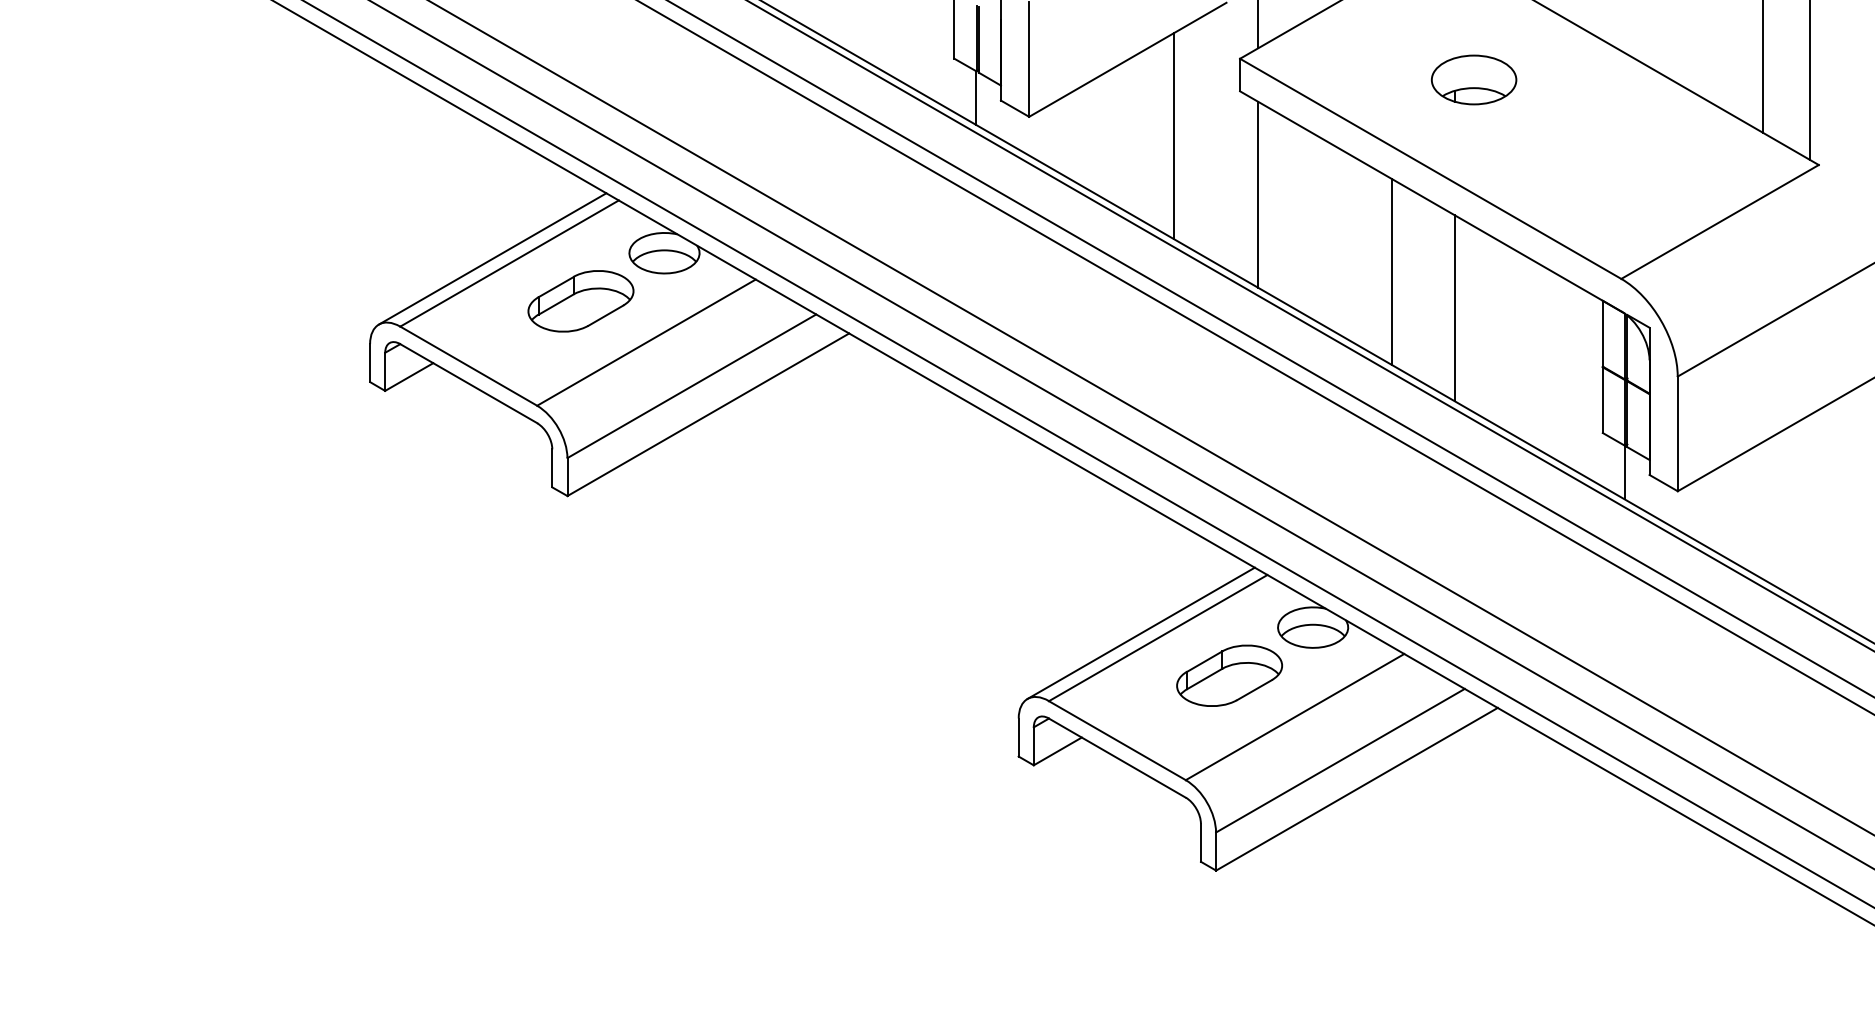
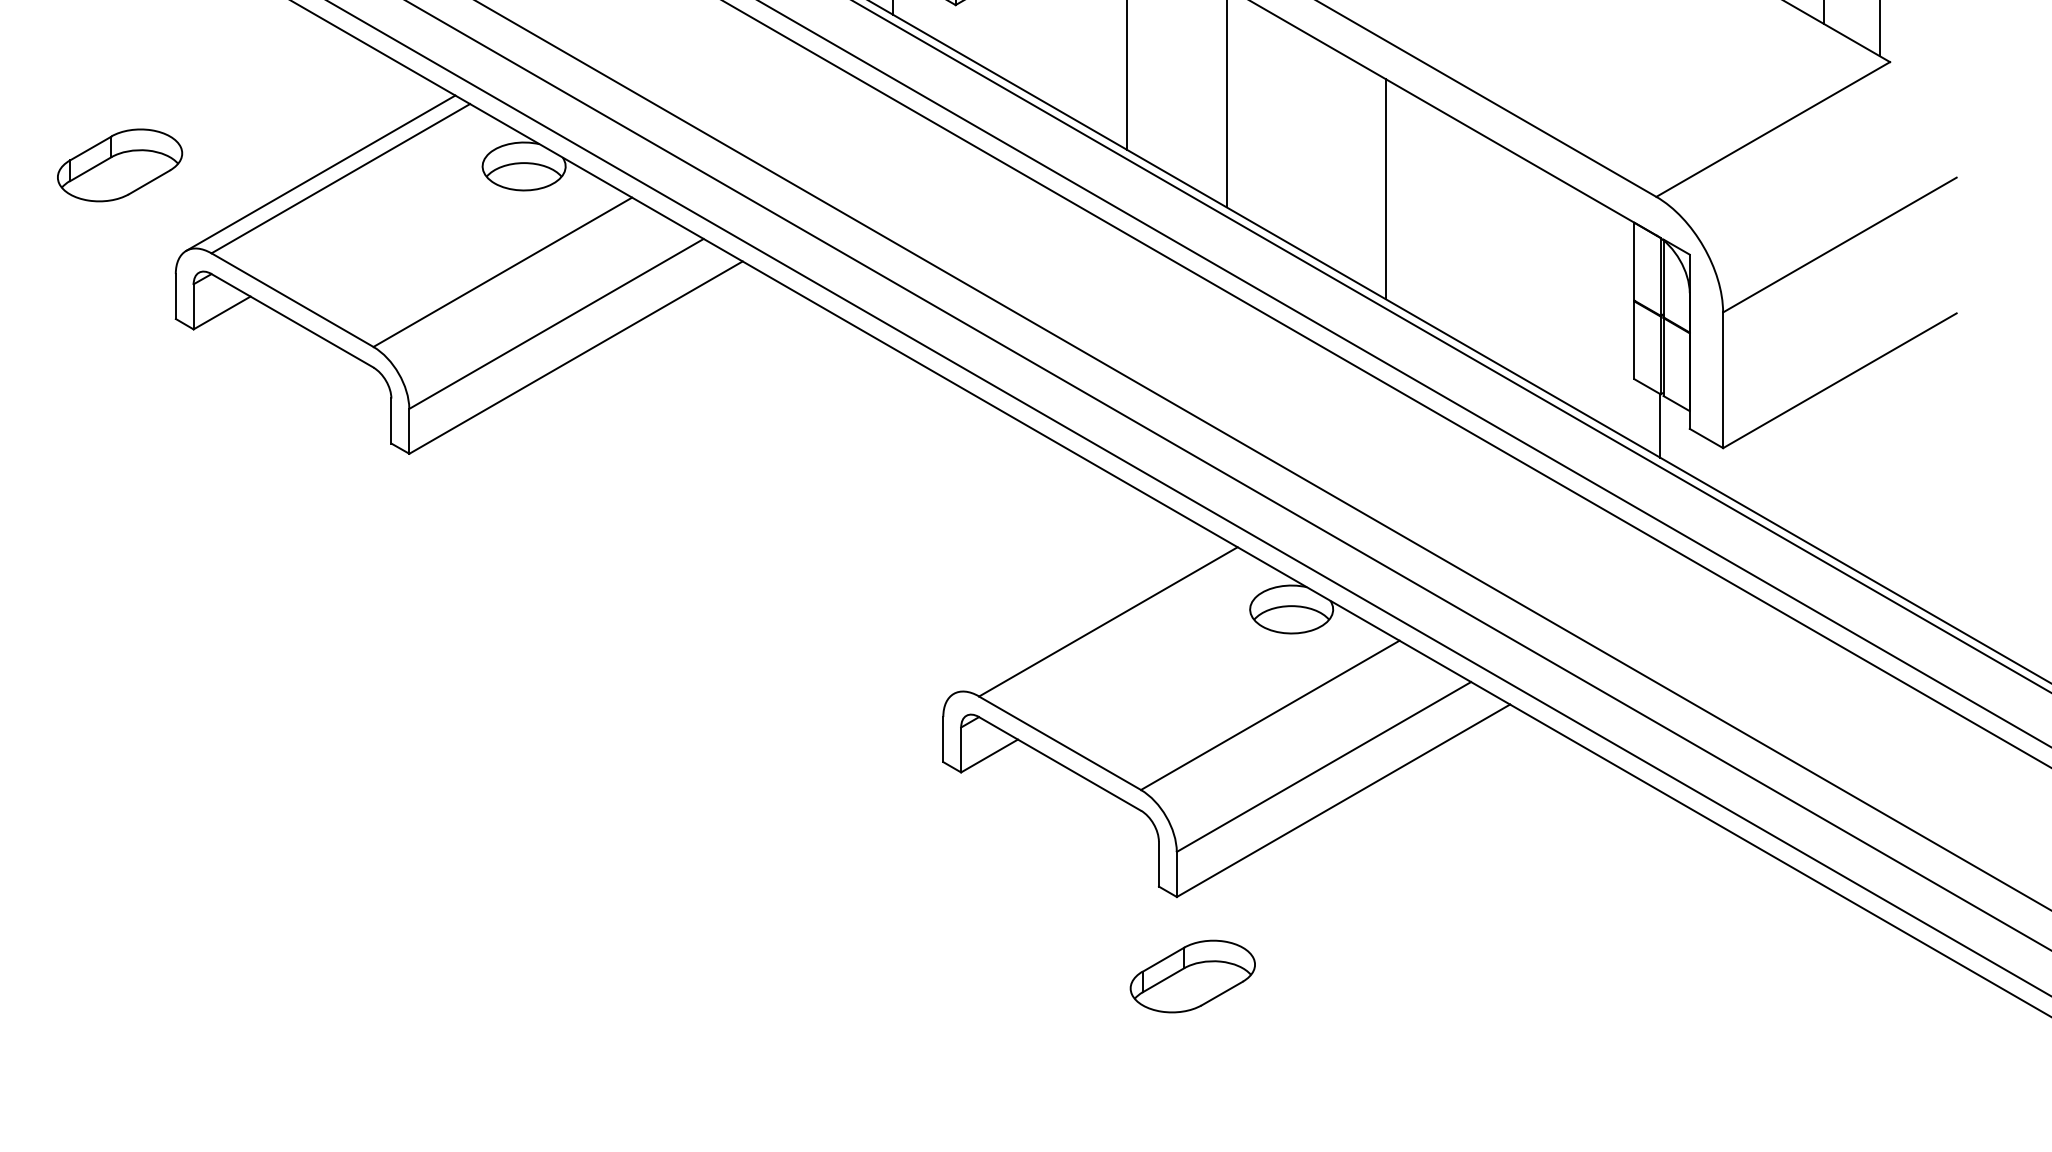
part: (580, 301) -> (119, 165), moved
line: (1454, 308) -> (1458, 231), removed
line: (1140, 632) -> (1087, 615), removed
part: (1229, 675) -> (1192, 976), moved

